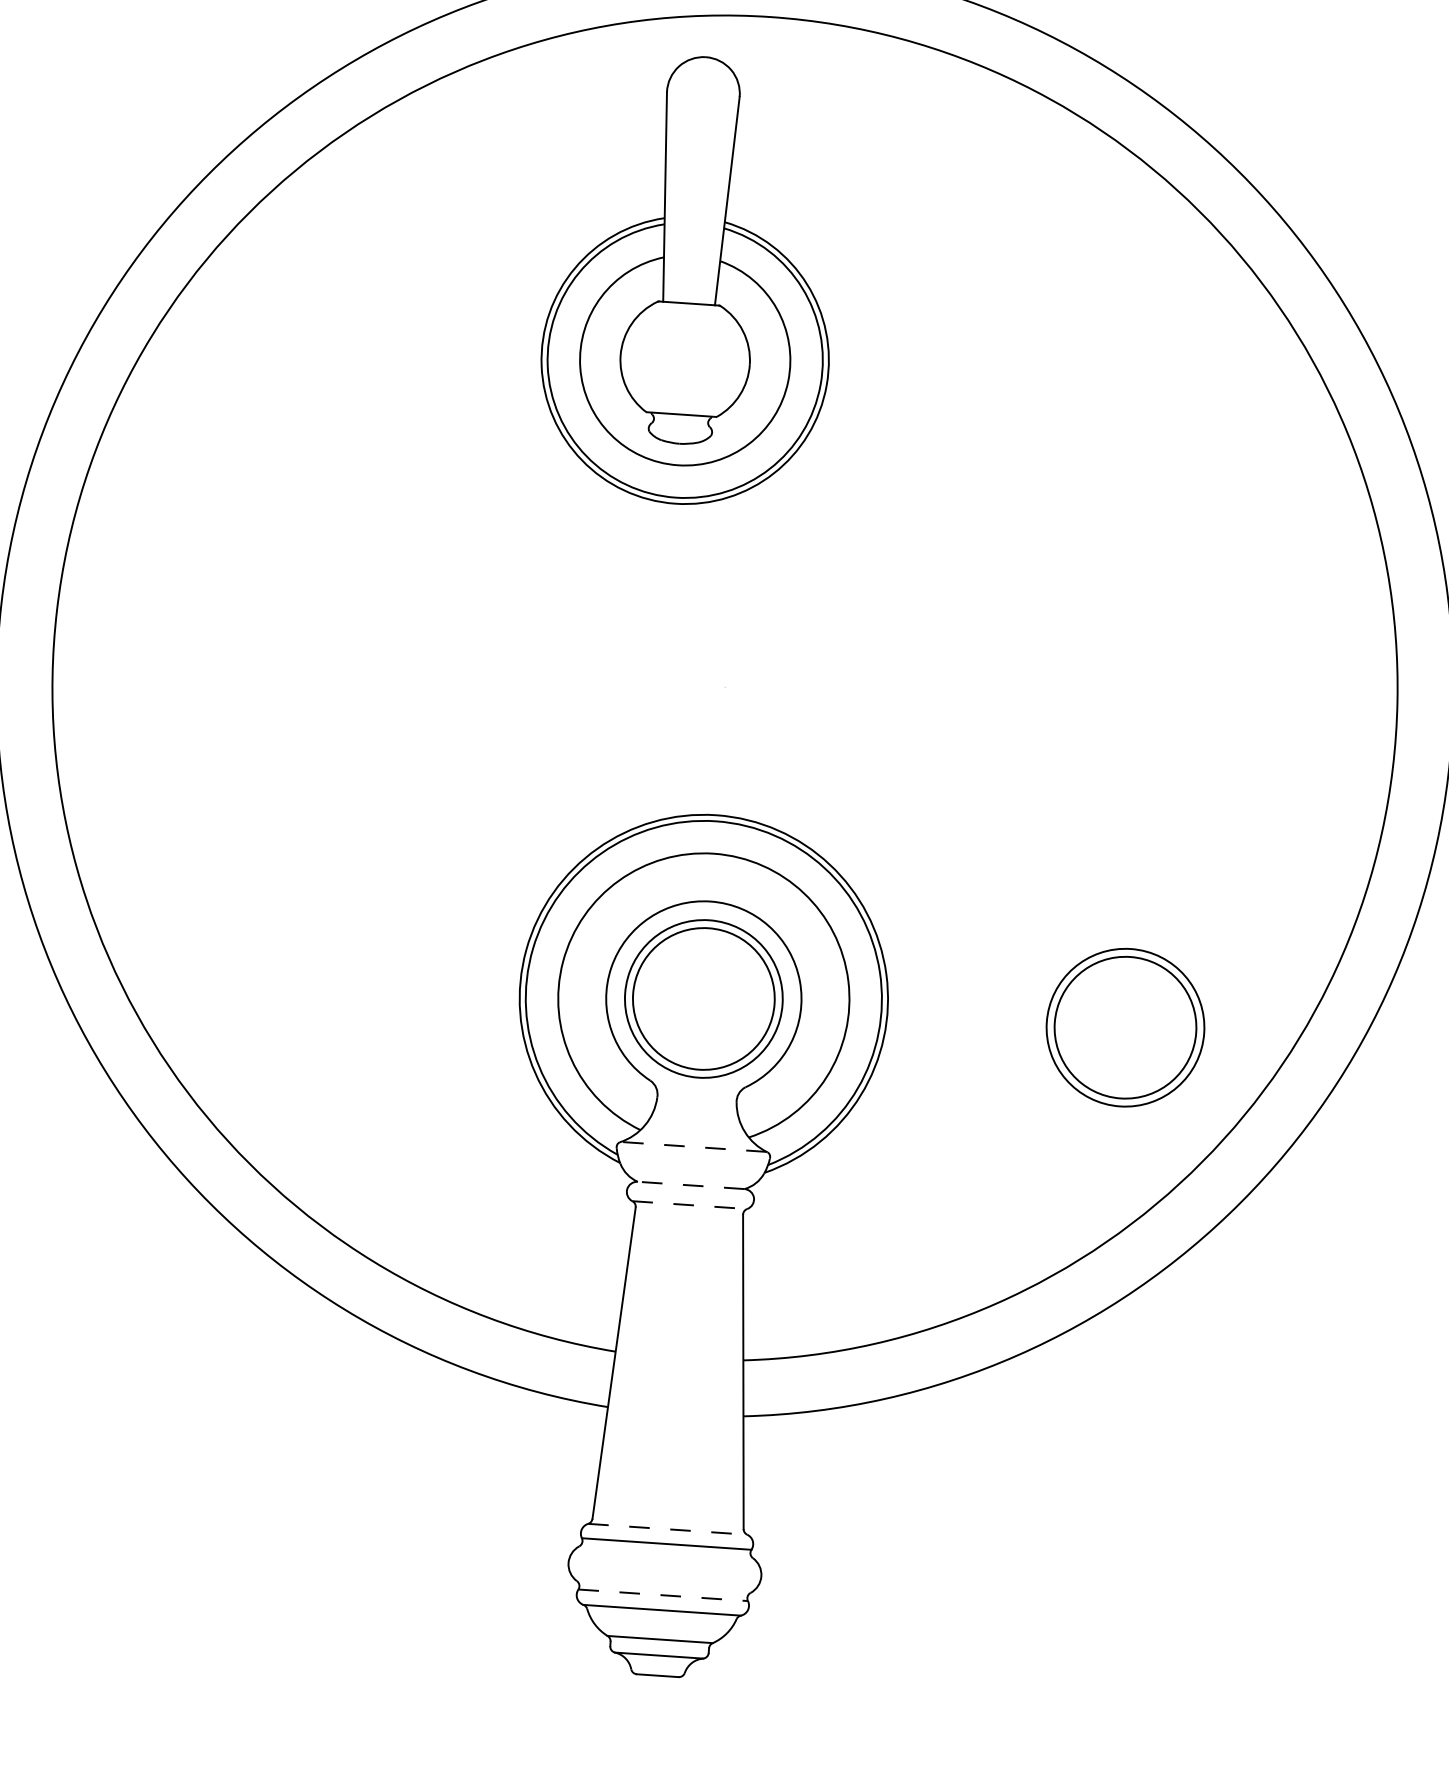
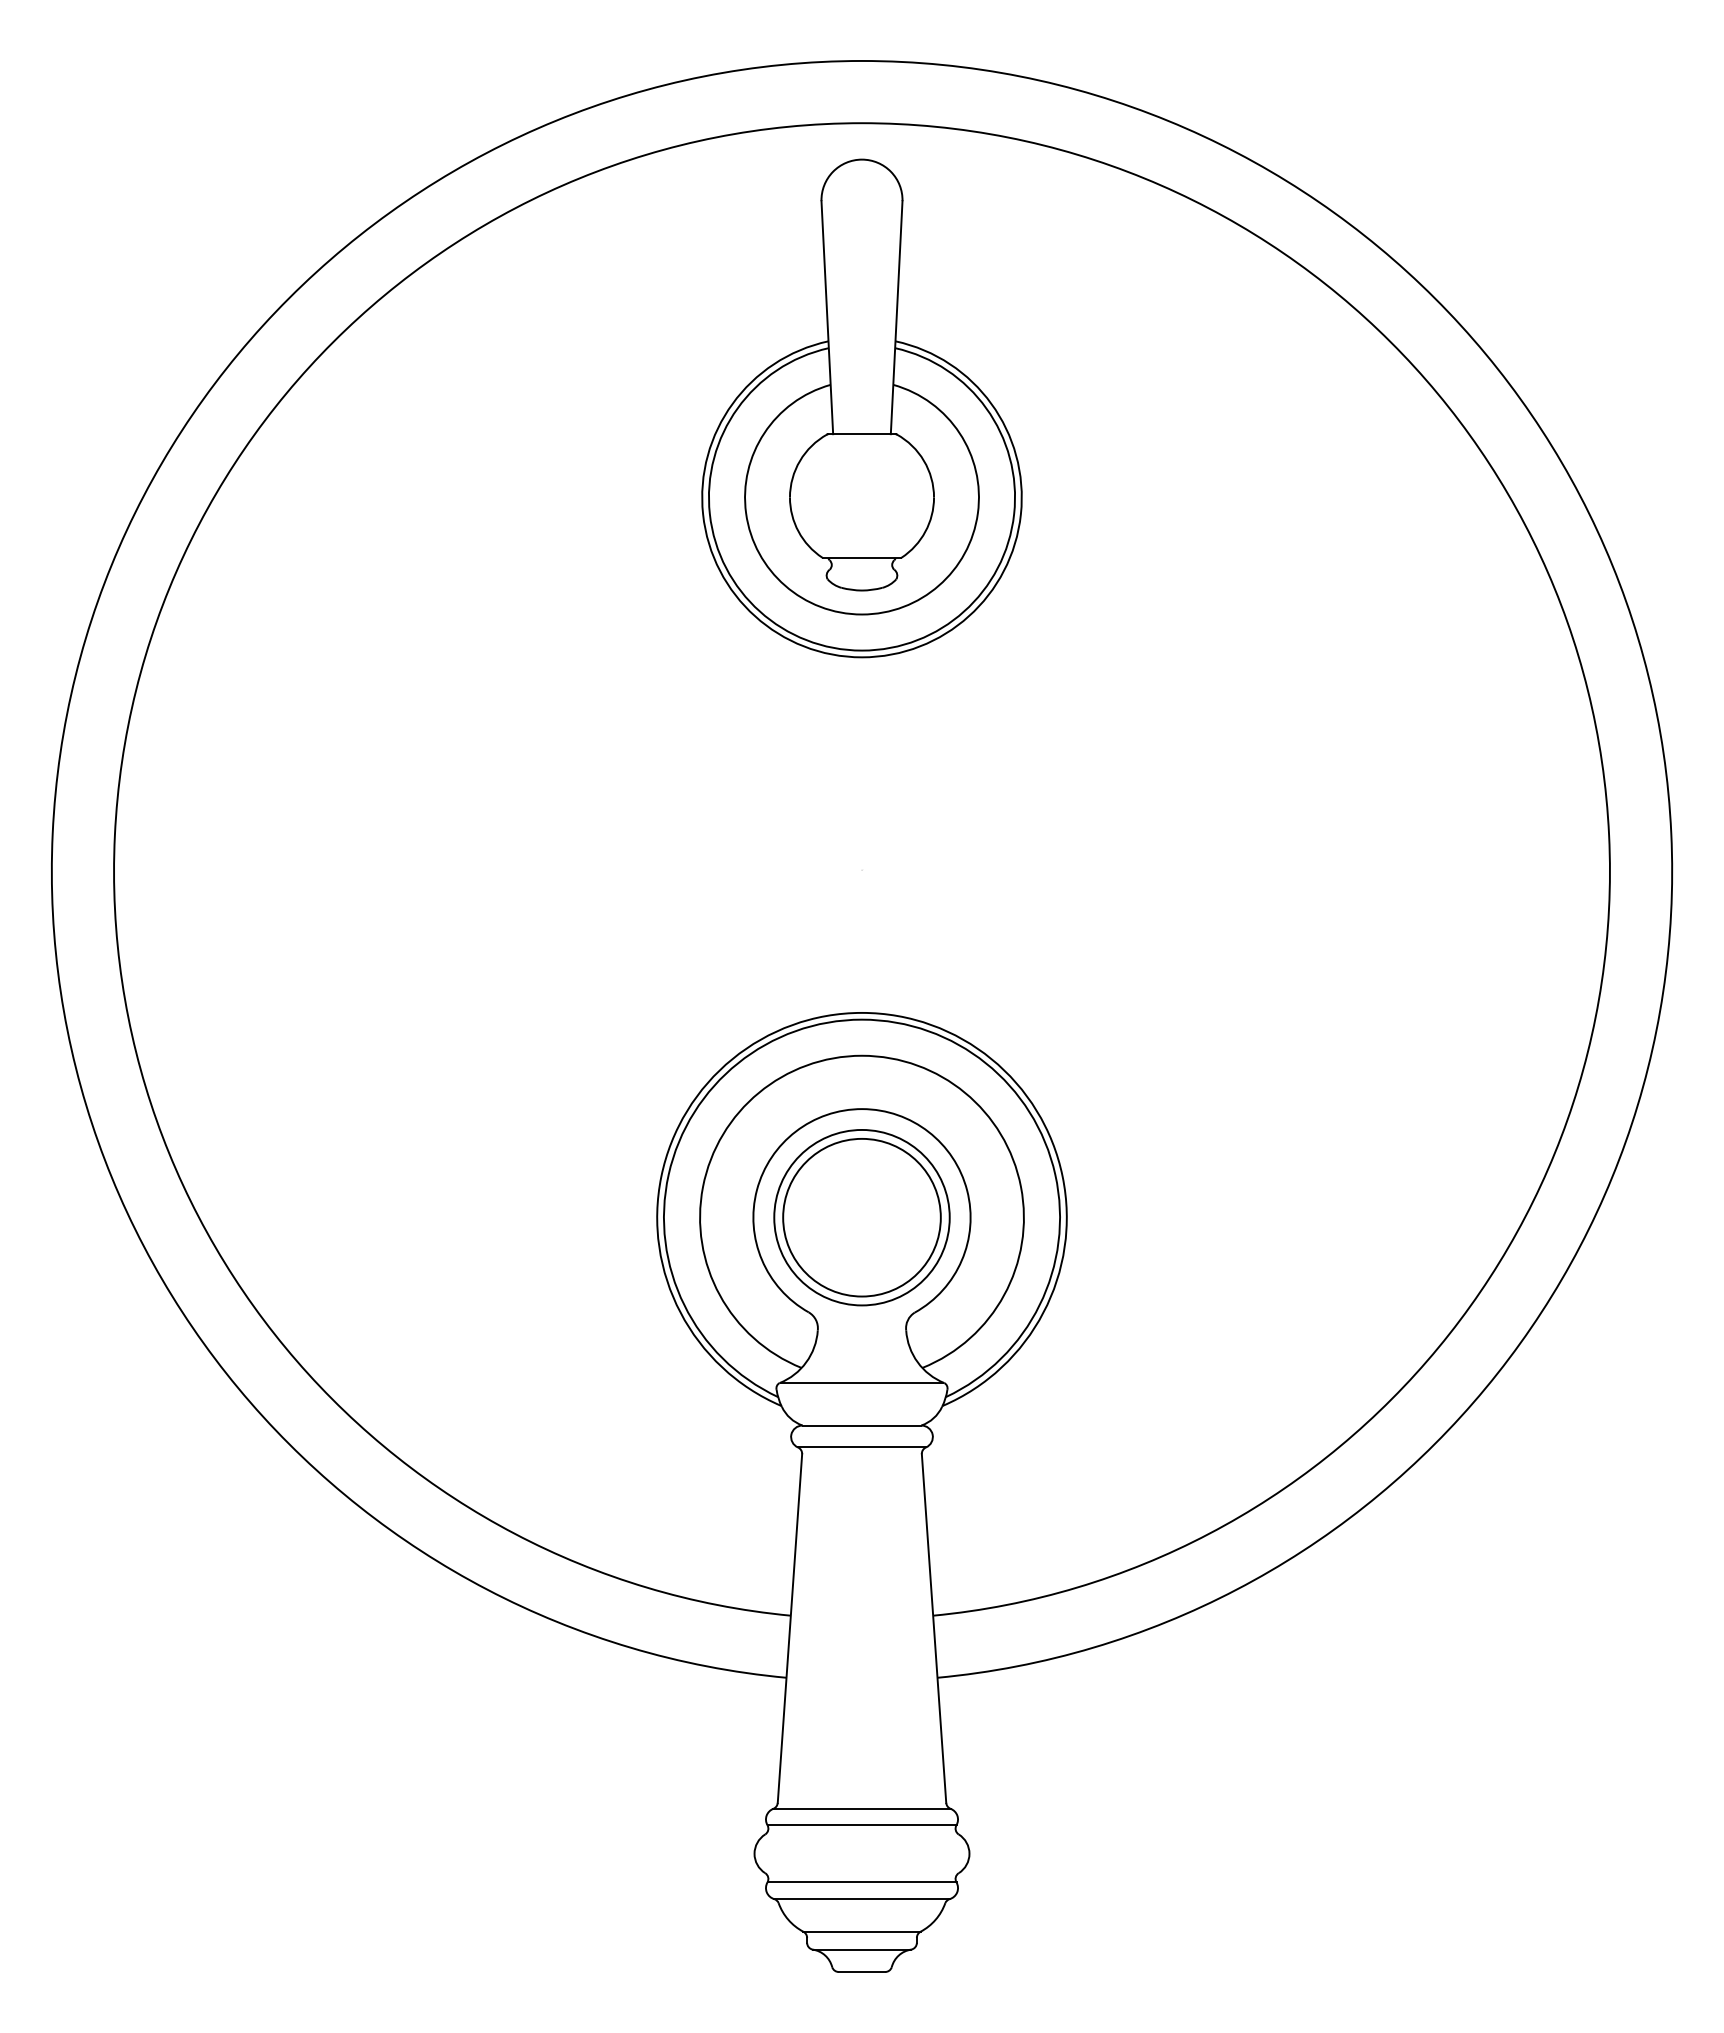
part: (690, 280) -> (861, 408), moved
part: (1125, 1027) -> (1331, 1217), removed
line: (693, 1146) -> (861, 1382), dashed -> solid
line: (690, 1185) -> (861, 1425), dashed -> solid
line: (689, 1205) -> (861, 1447), dashed -> solid
line: (668, 1529) -> (862, 1808), dashed -> solid
line: (663, 1595) -> (862, 1882), dashed -> solid

